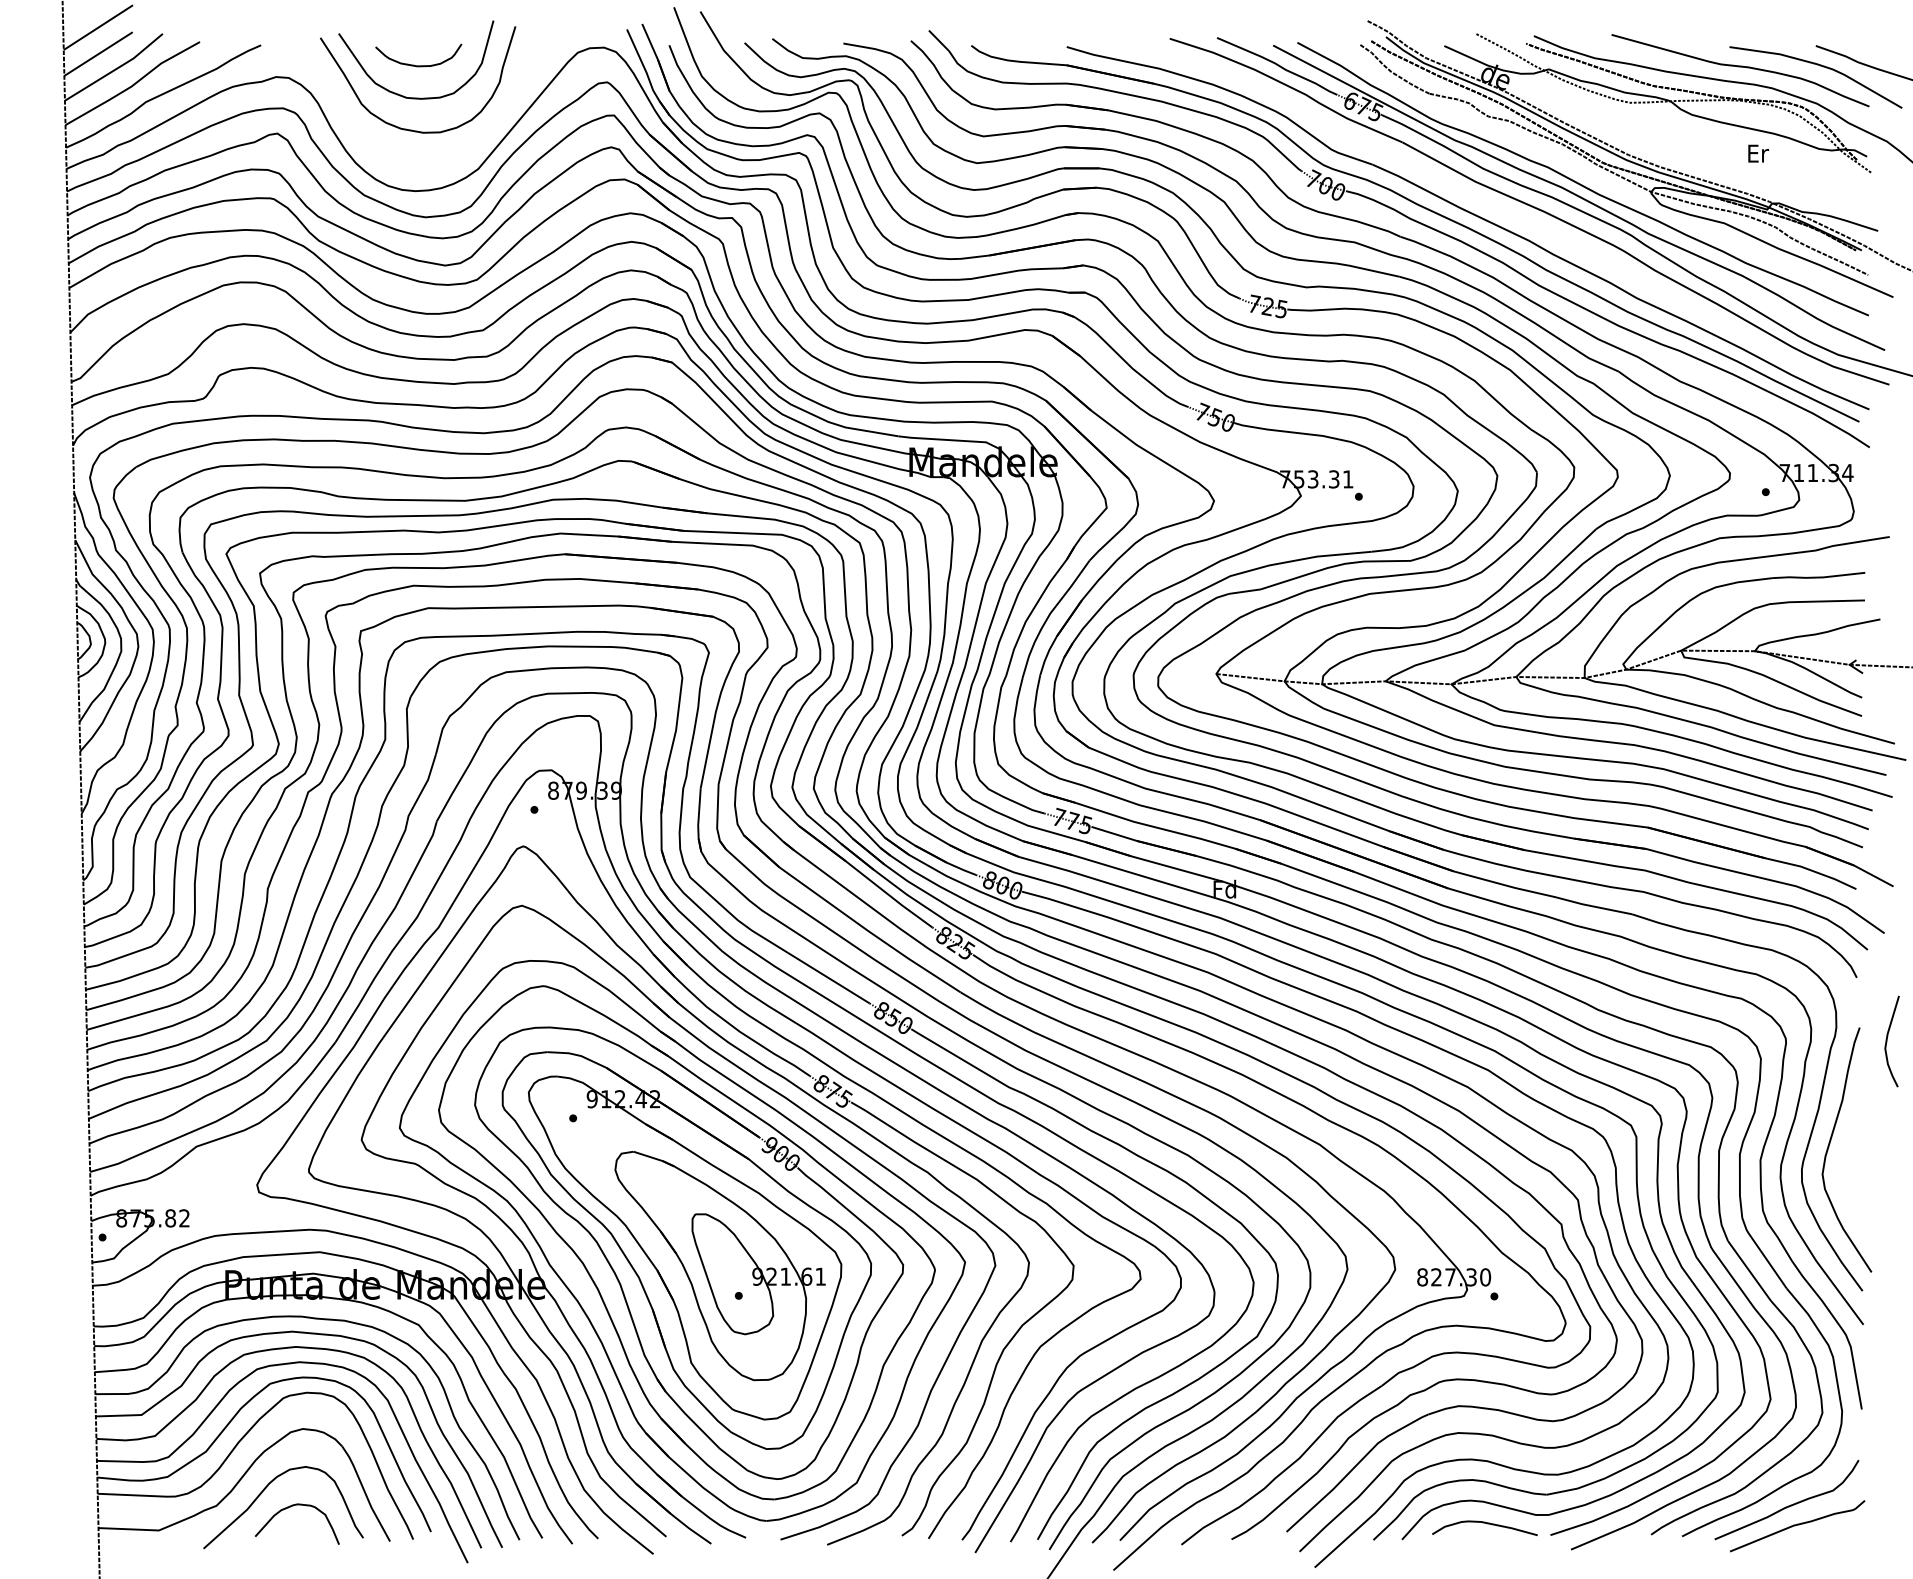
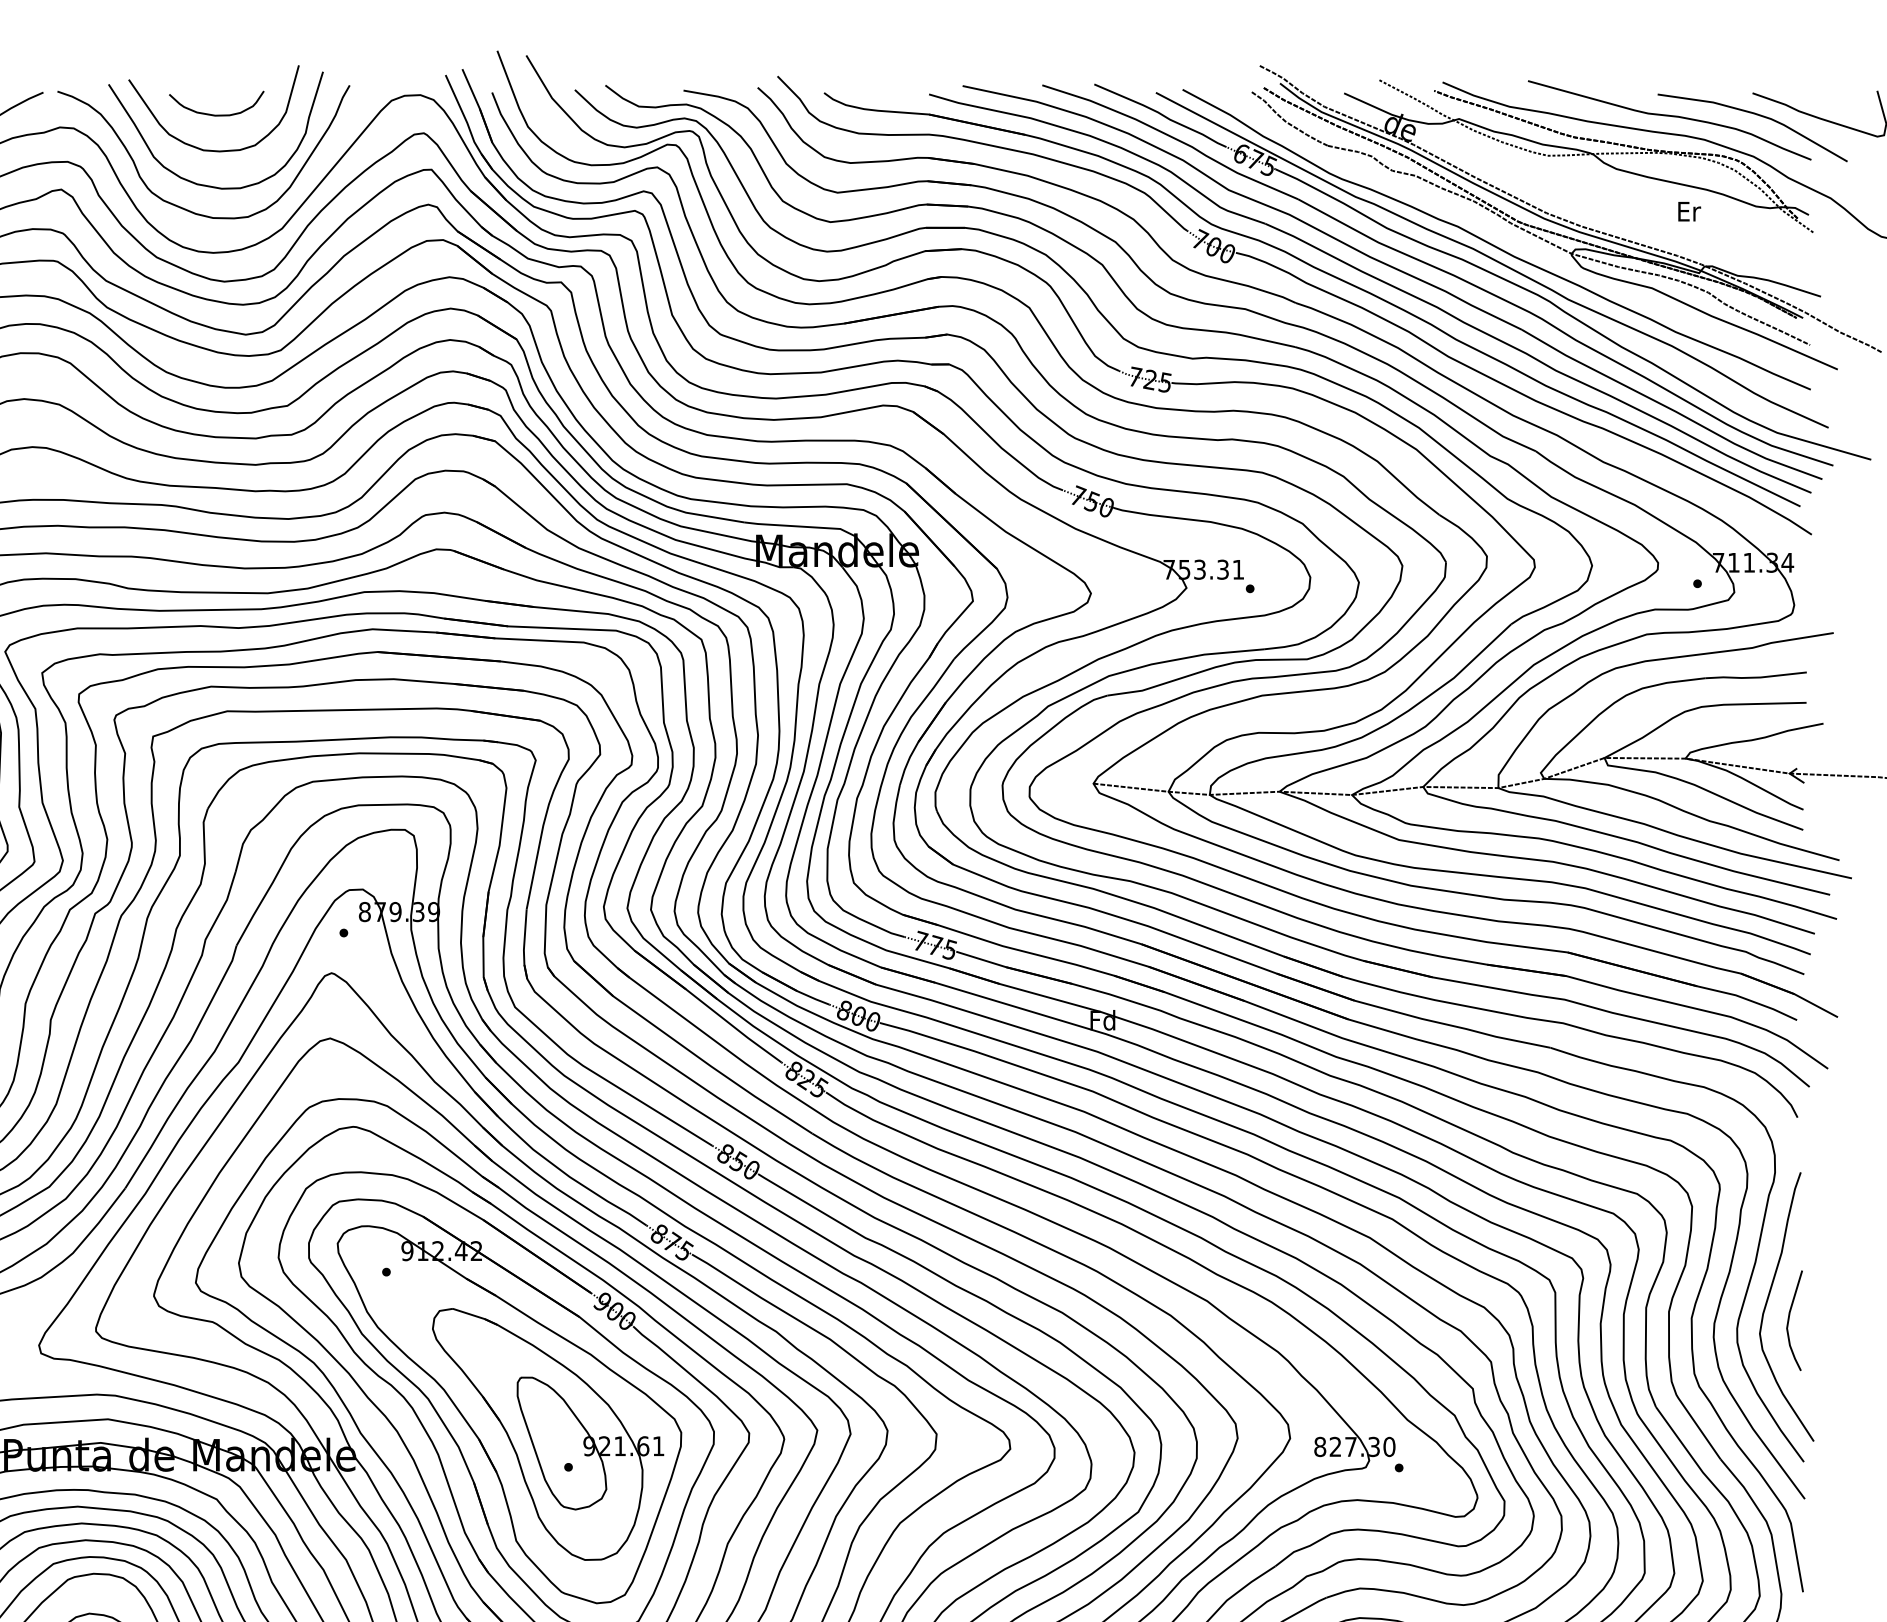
curve: (385, 148) -> (180, 205), added
part: (1492, 207) -> (1397, 270), added
curve: (1887, 1041) -> (1789, 1320), moved

